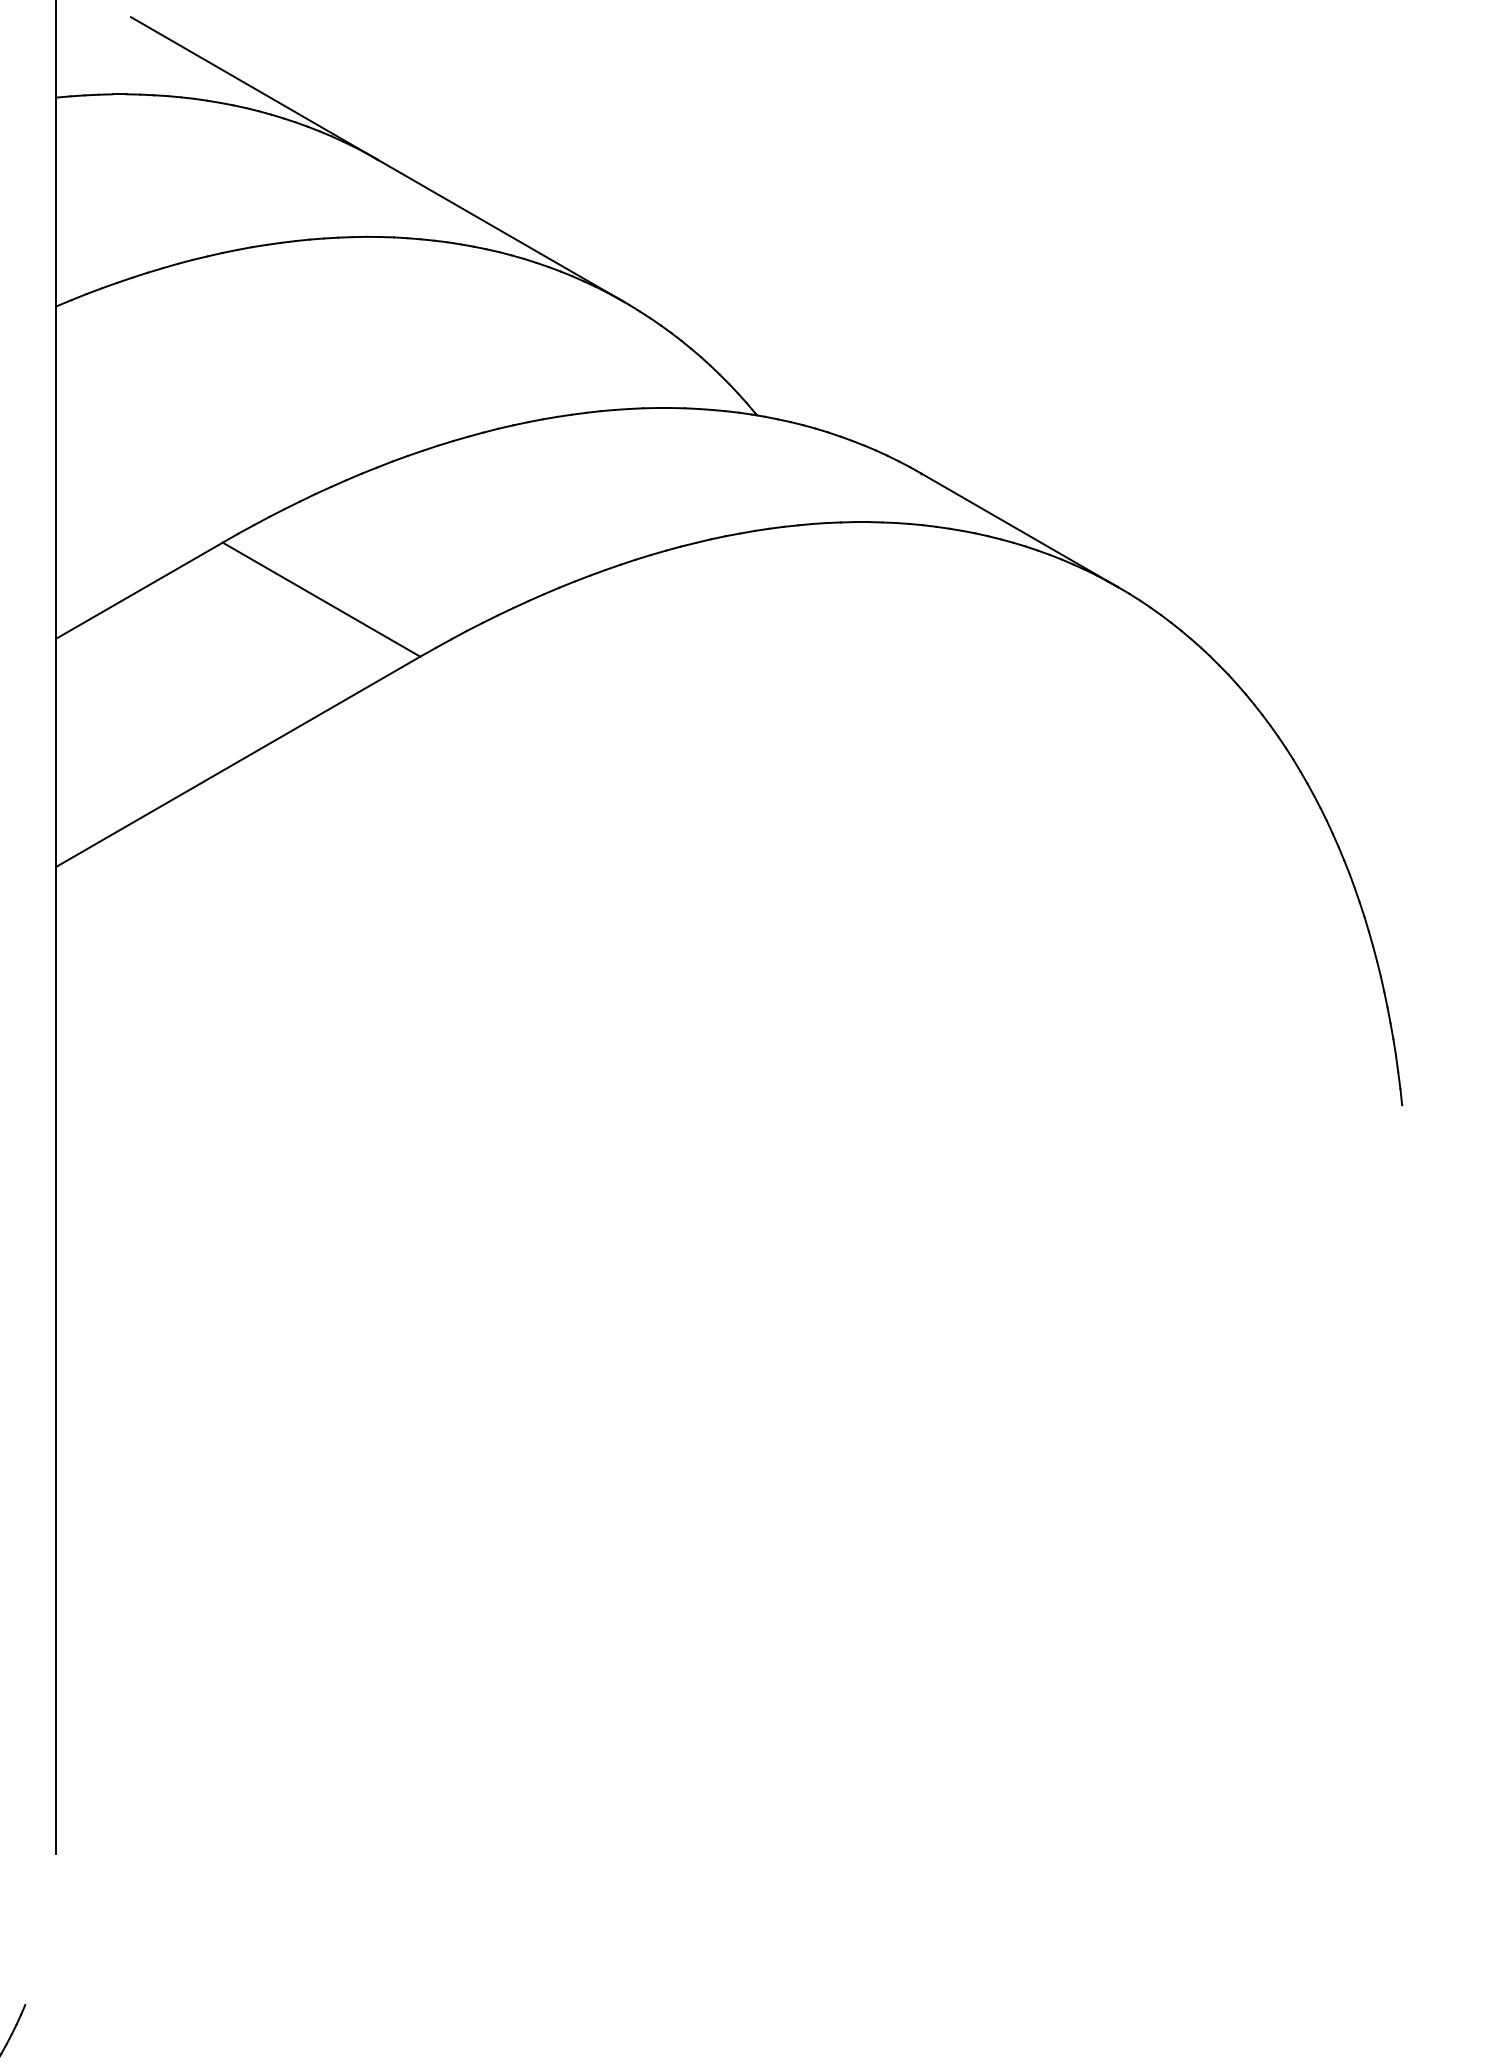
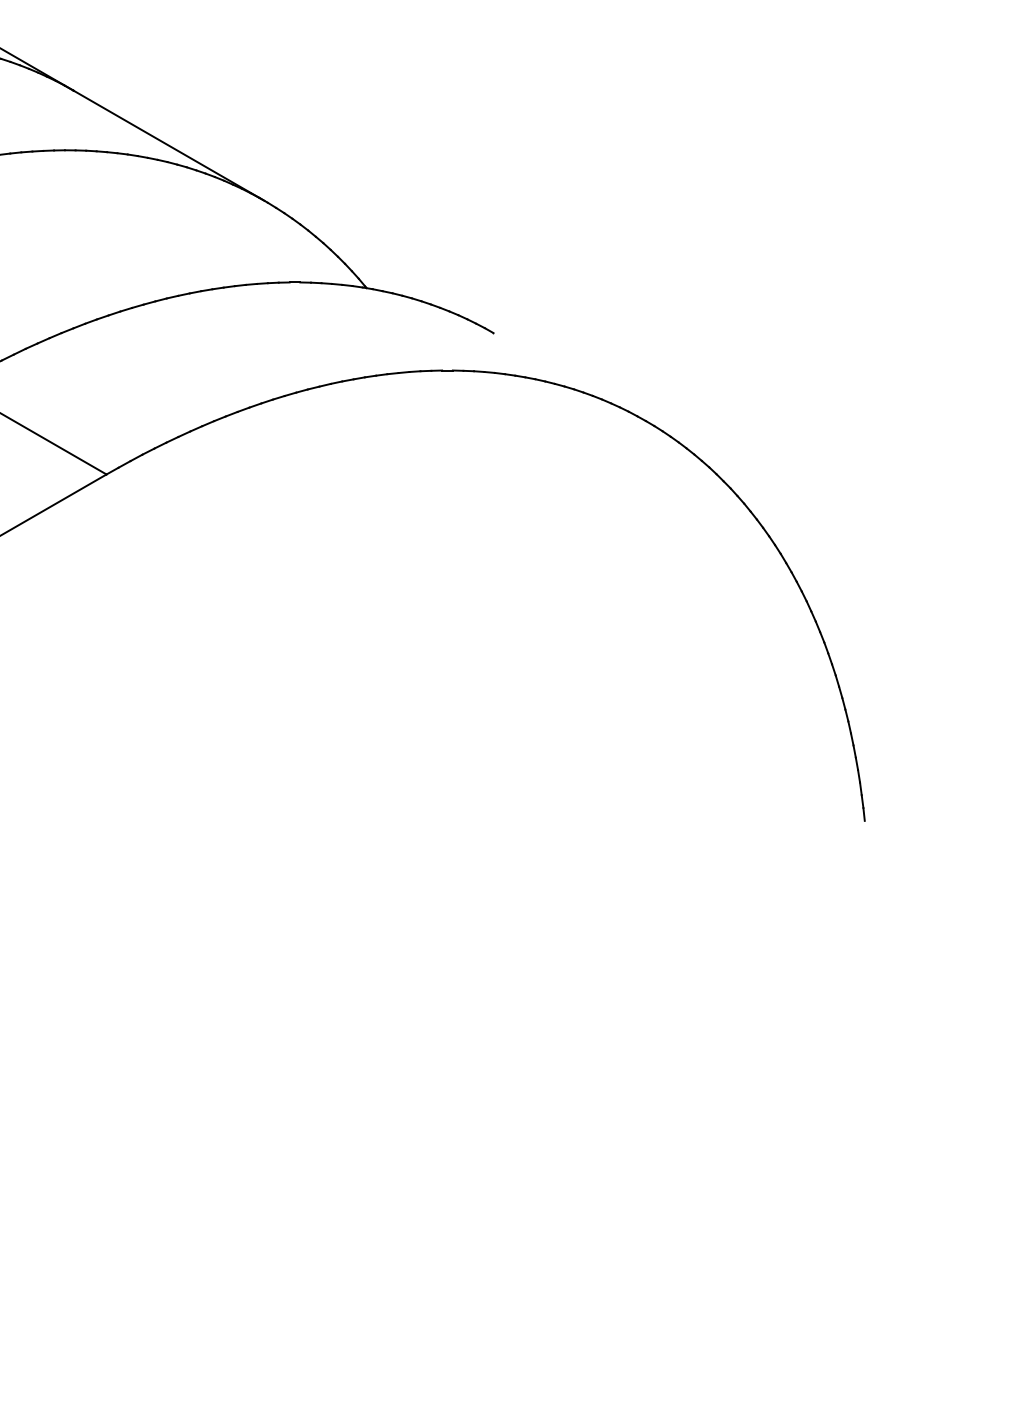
line: (1019, 530) -> (569, 377), removed

